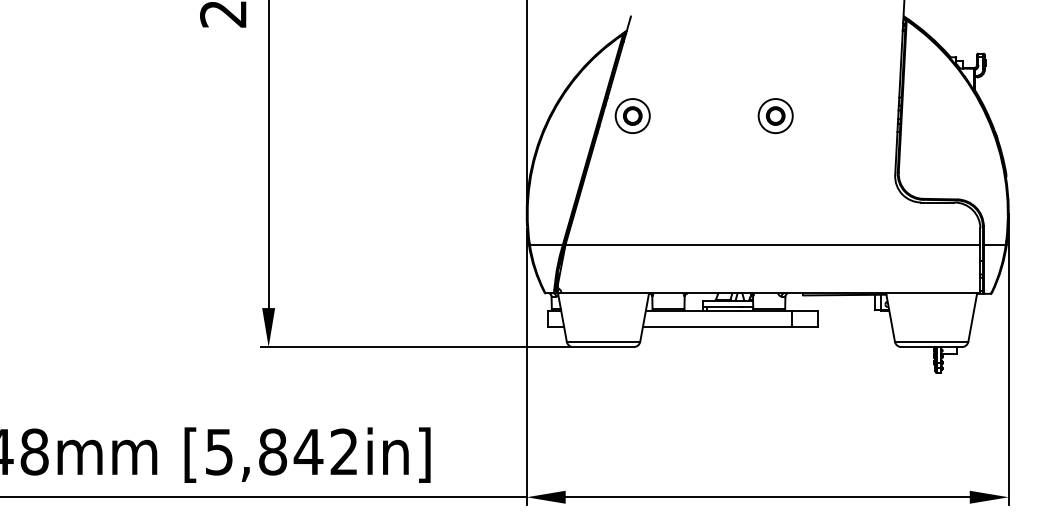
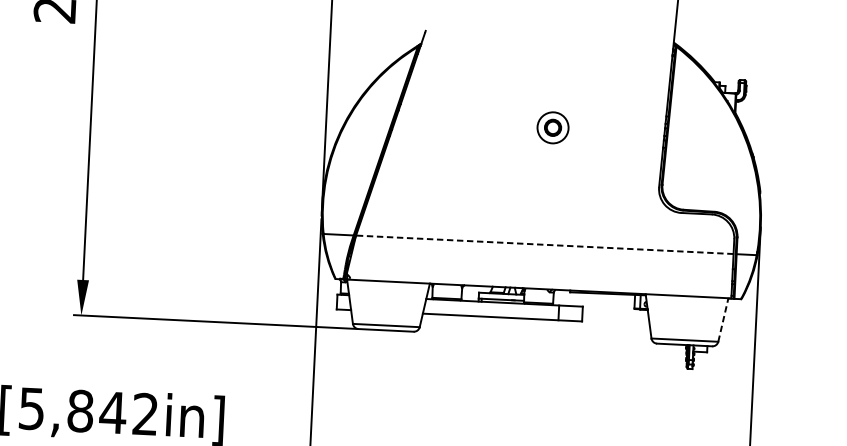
part: (632, 115) -> (422, 120), removed
line: (772, 244) -> (544, 244), solid -> dashed
line: (972, 317) -> (723, 319), solid -> dashed

